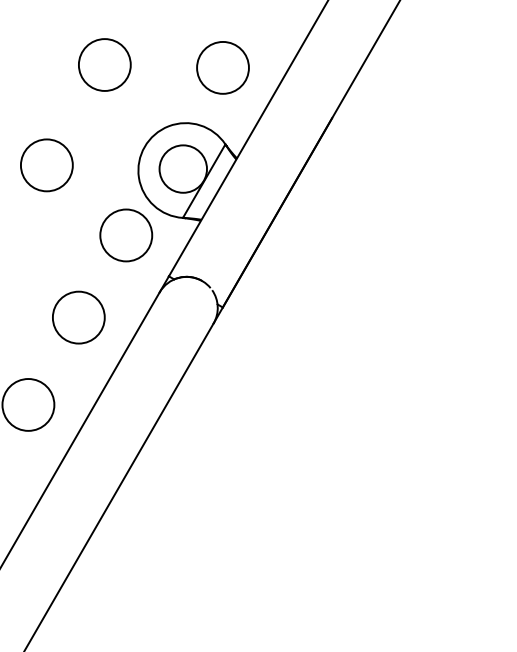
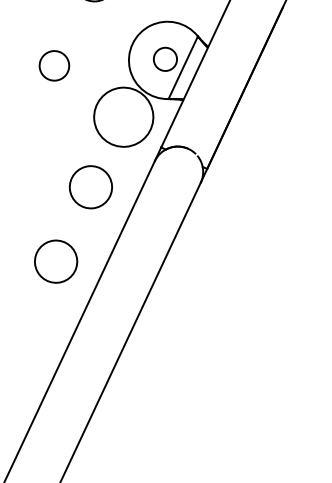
circle: (46, 165) -> (54, 65), size x0.7
circle: (183, 168) -> (165, 58), size x0.6
circle: (126, 235) -> (123, 117), size x1.4

